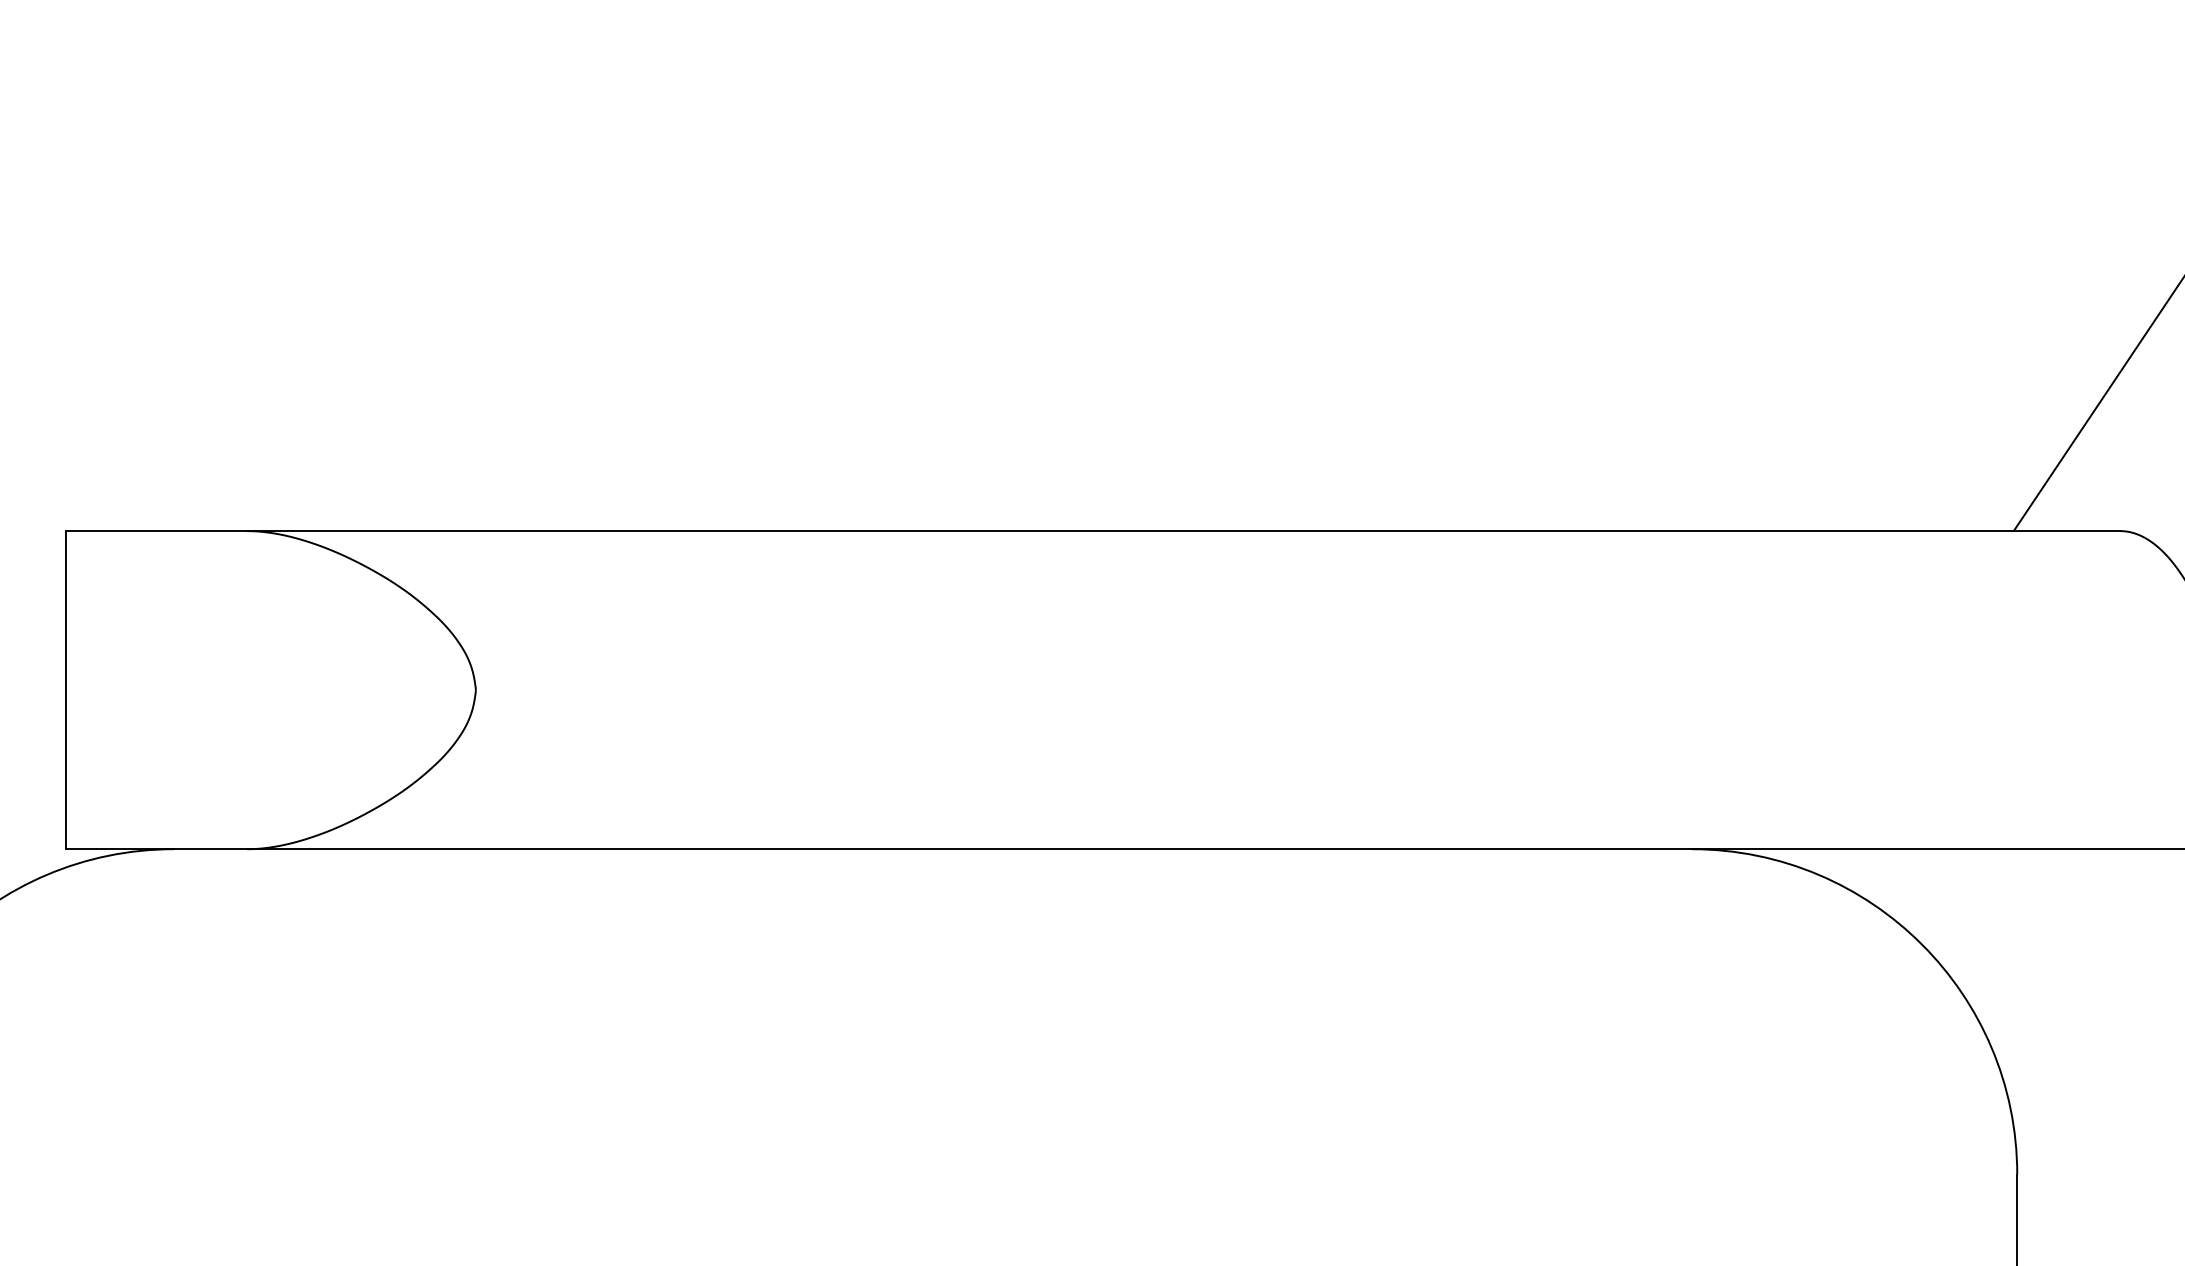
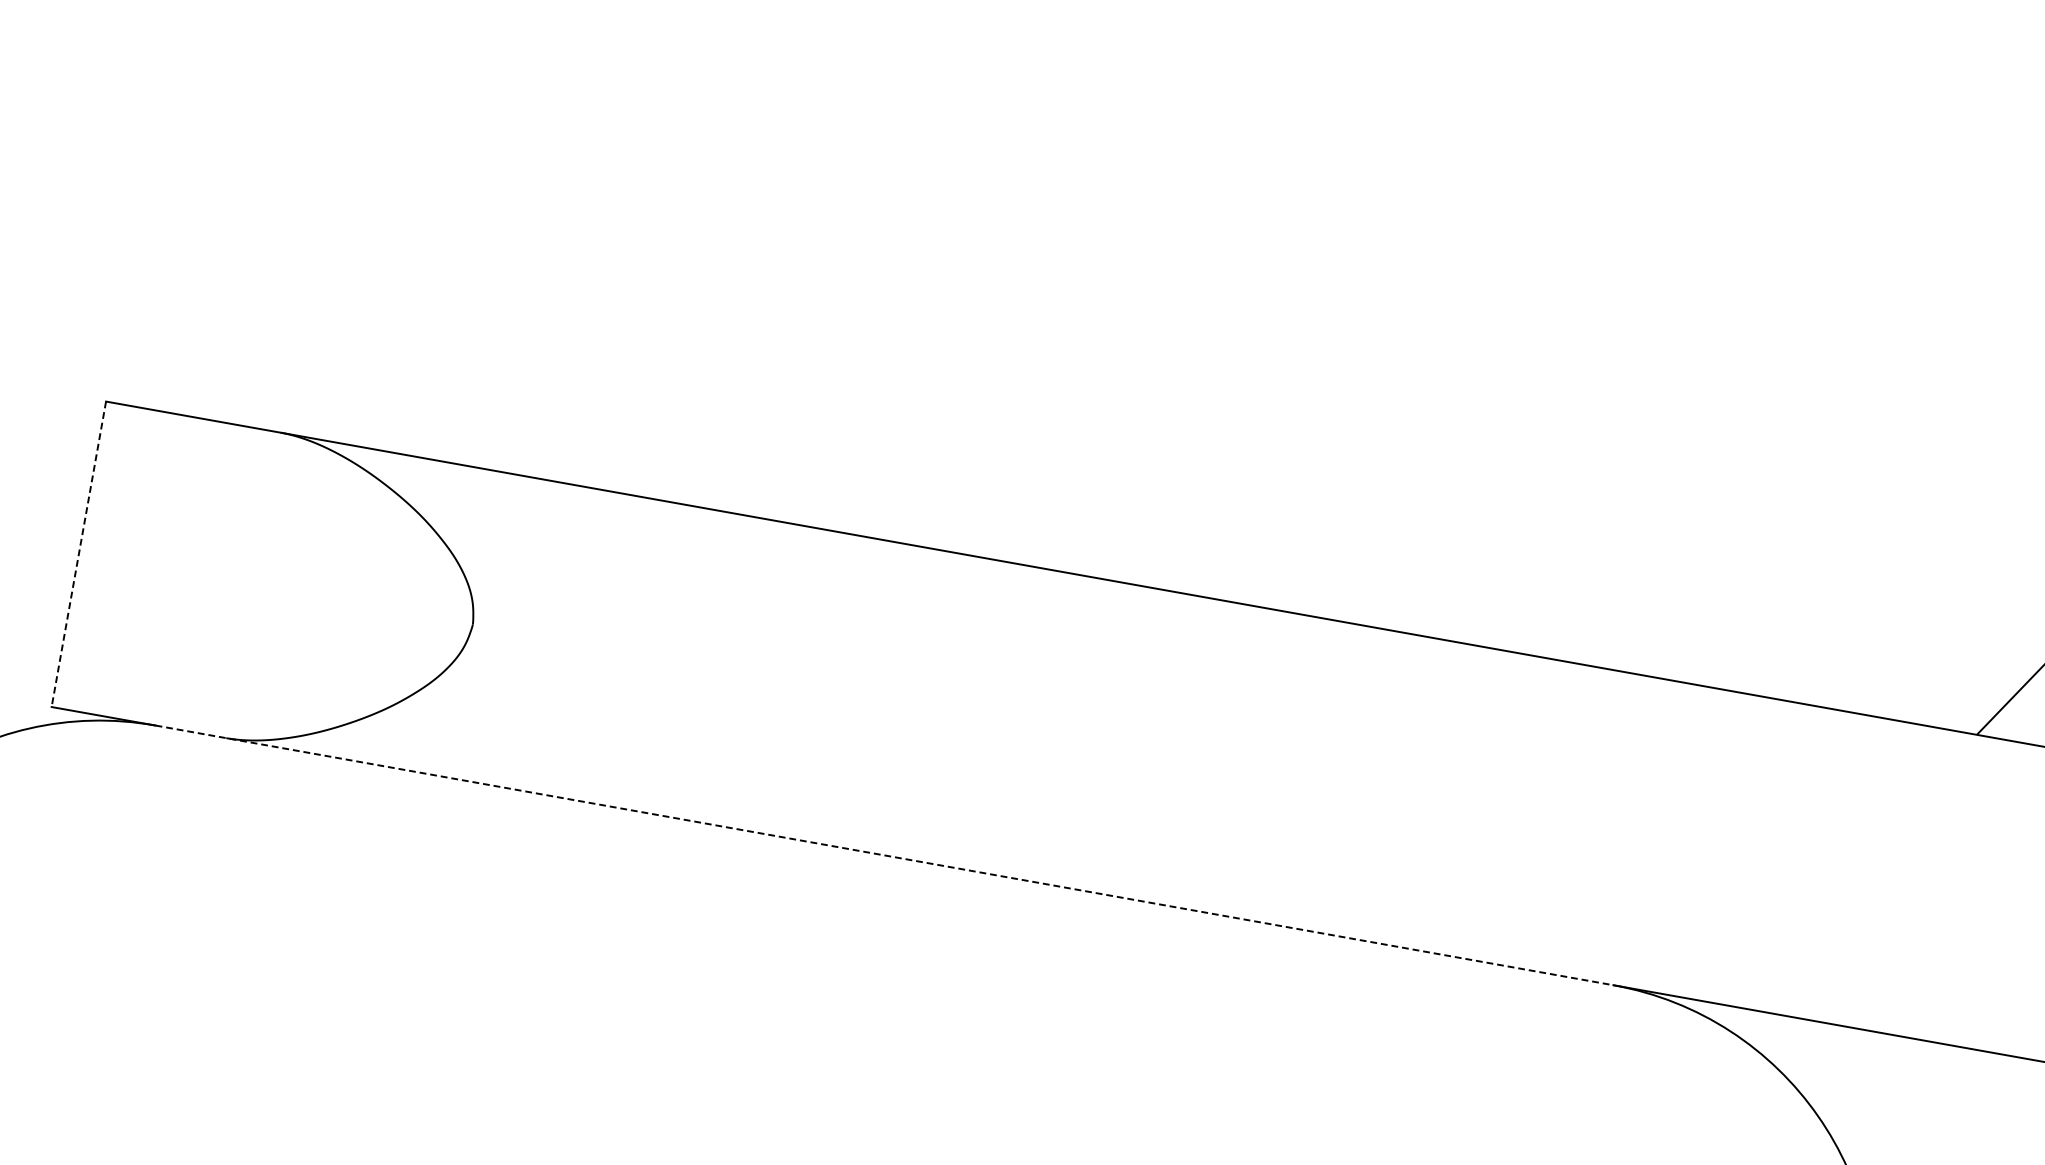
line: (65, 690) -> (78, 554), solid -> dashed
line: (933, 849) -> (885, 855), solid -> dashed

